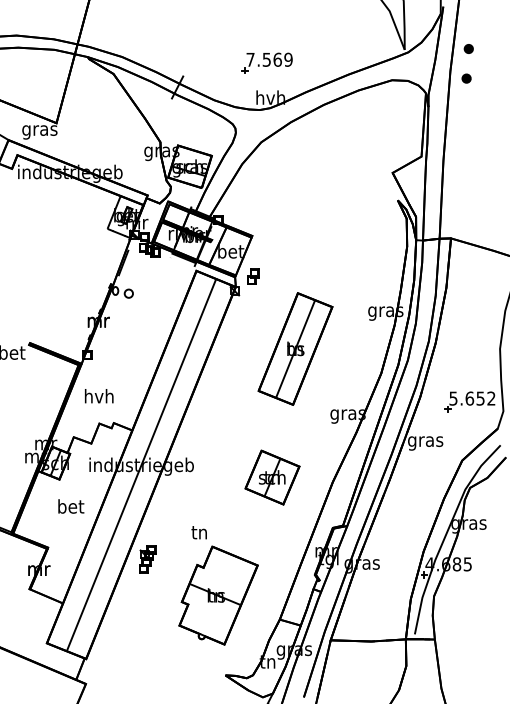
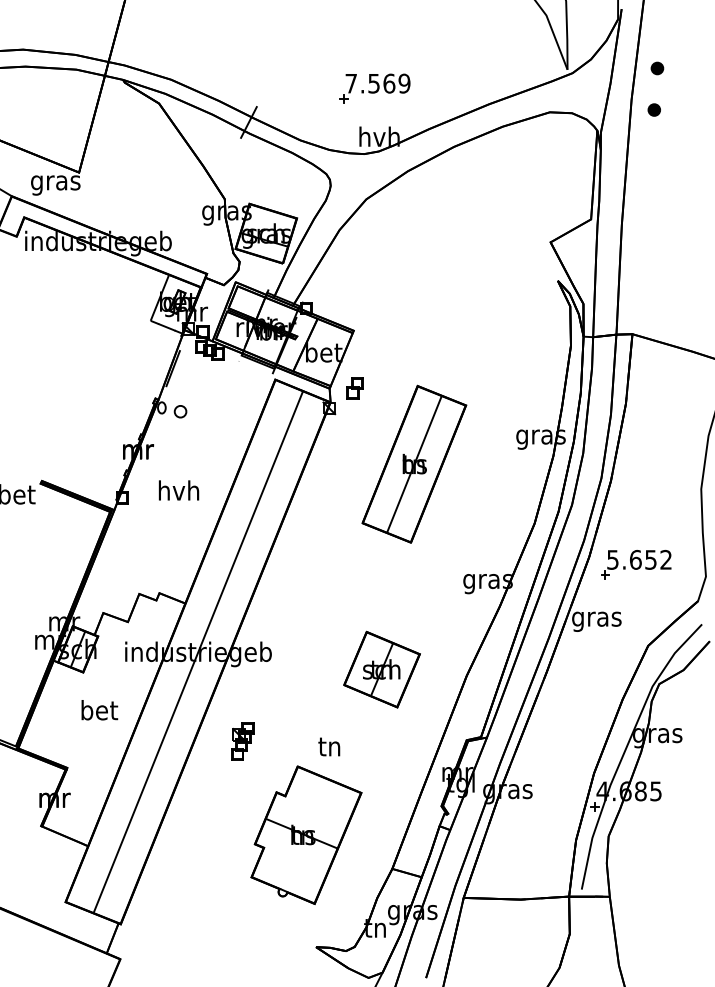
part: (295, 348) -> (414, 463), moved
text: (98, 396) -> (178, 490), moved
part: (470, 401) -> (636, 564), moved
text: (199, 532) -> (329, 746), moved
part: (147, 559) -> (242, 741), moved

